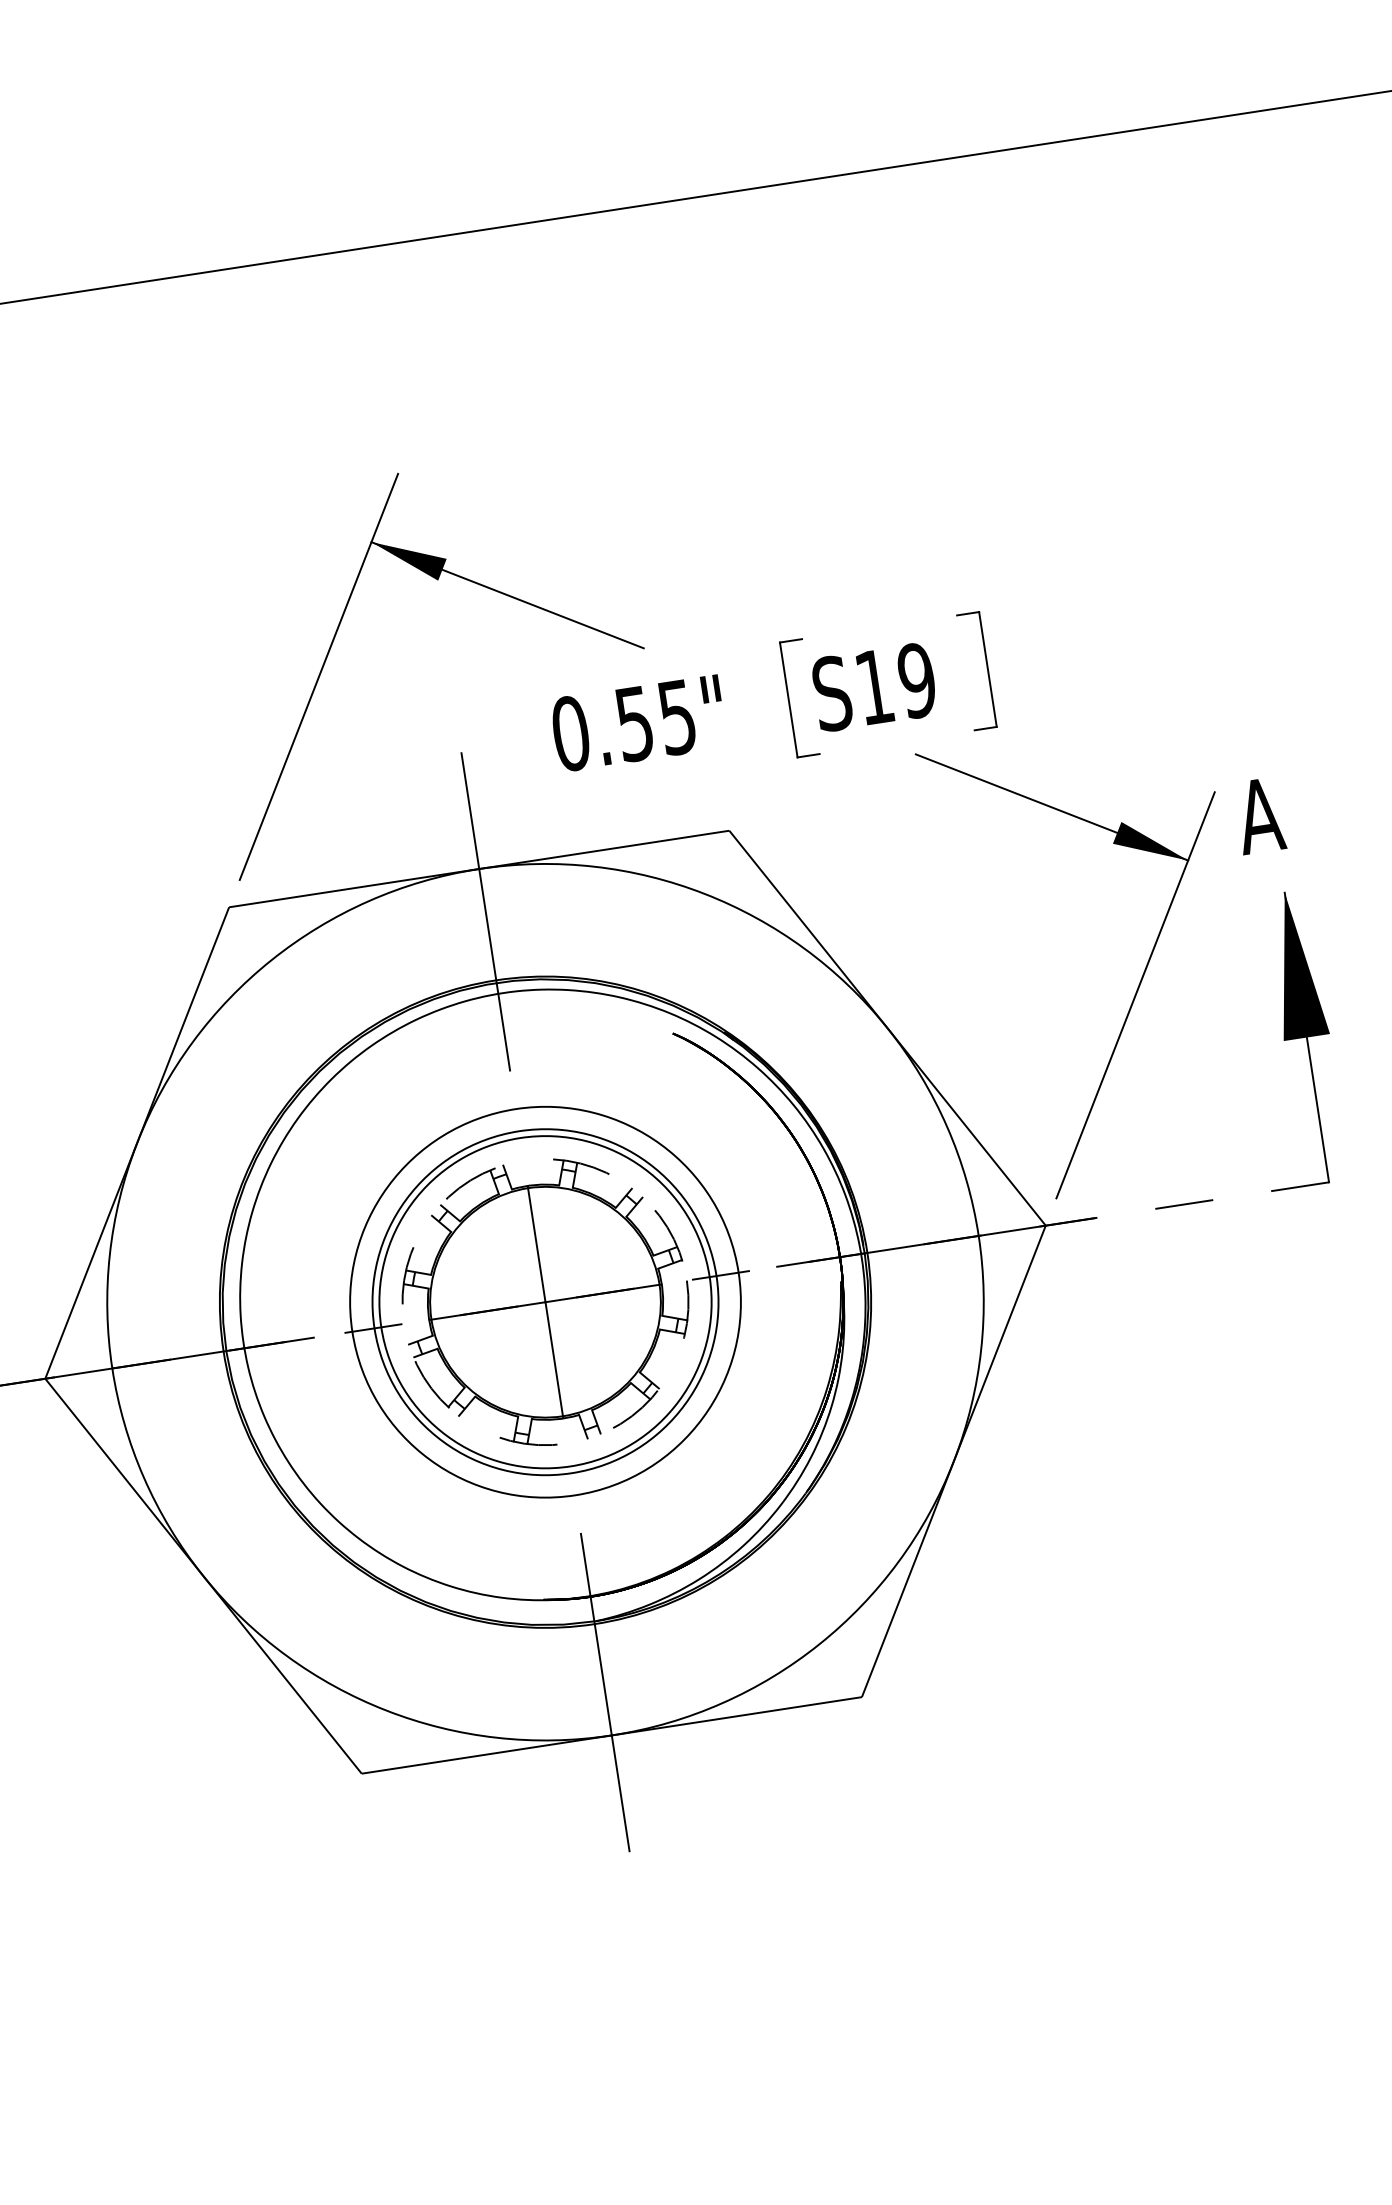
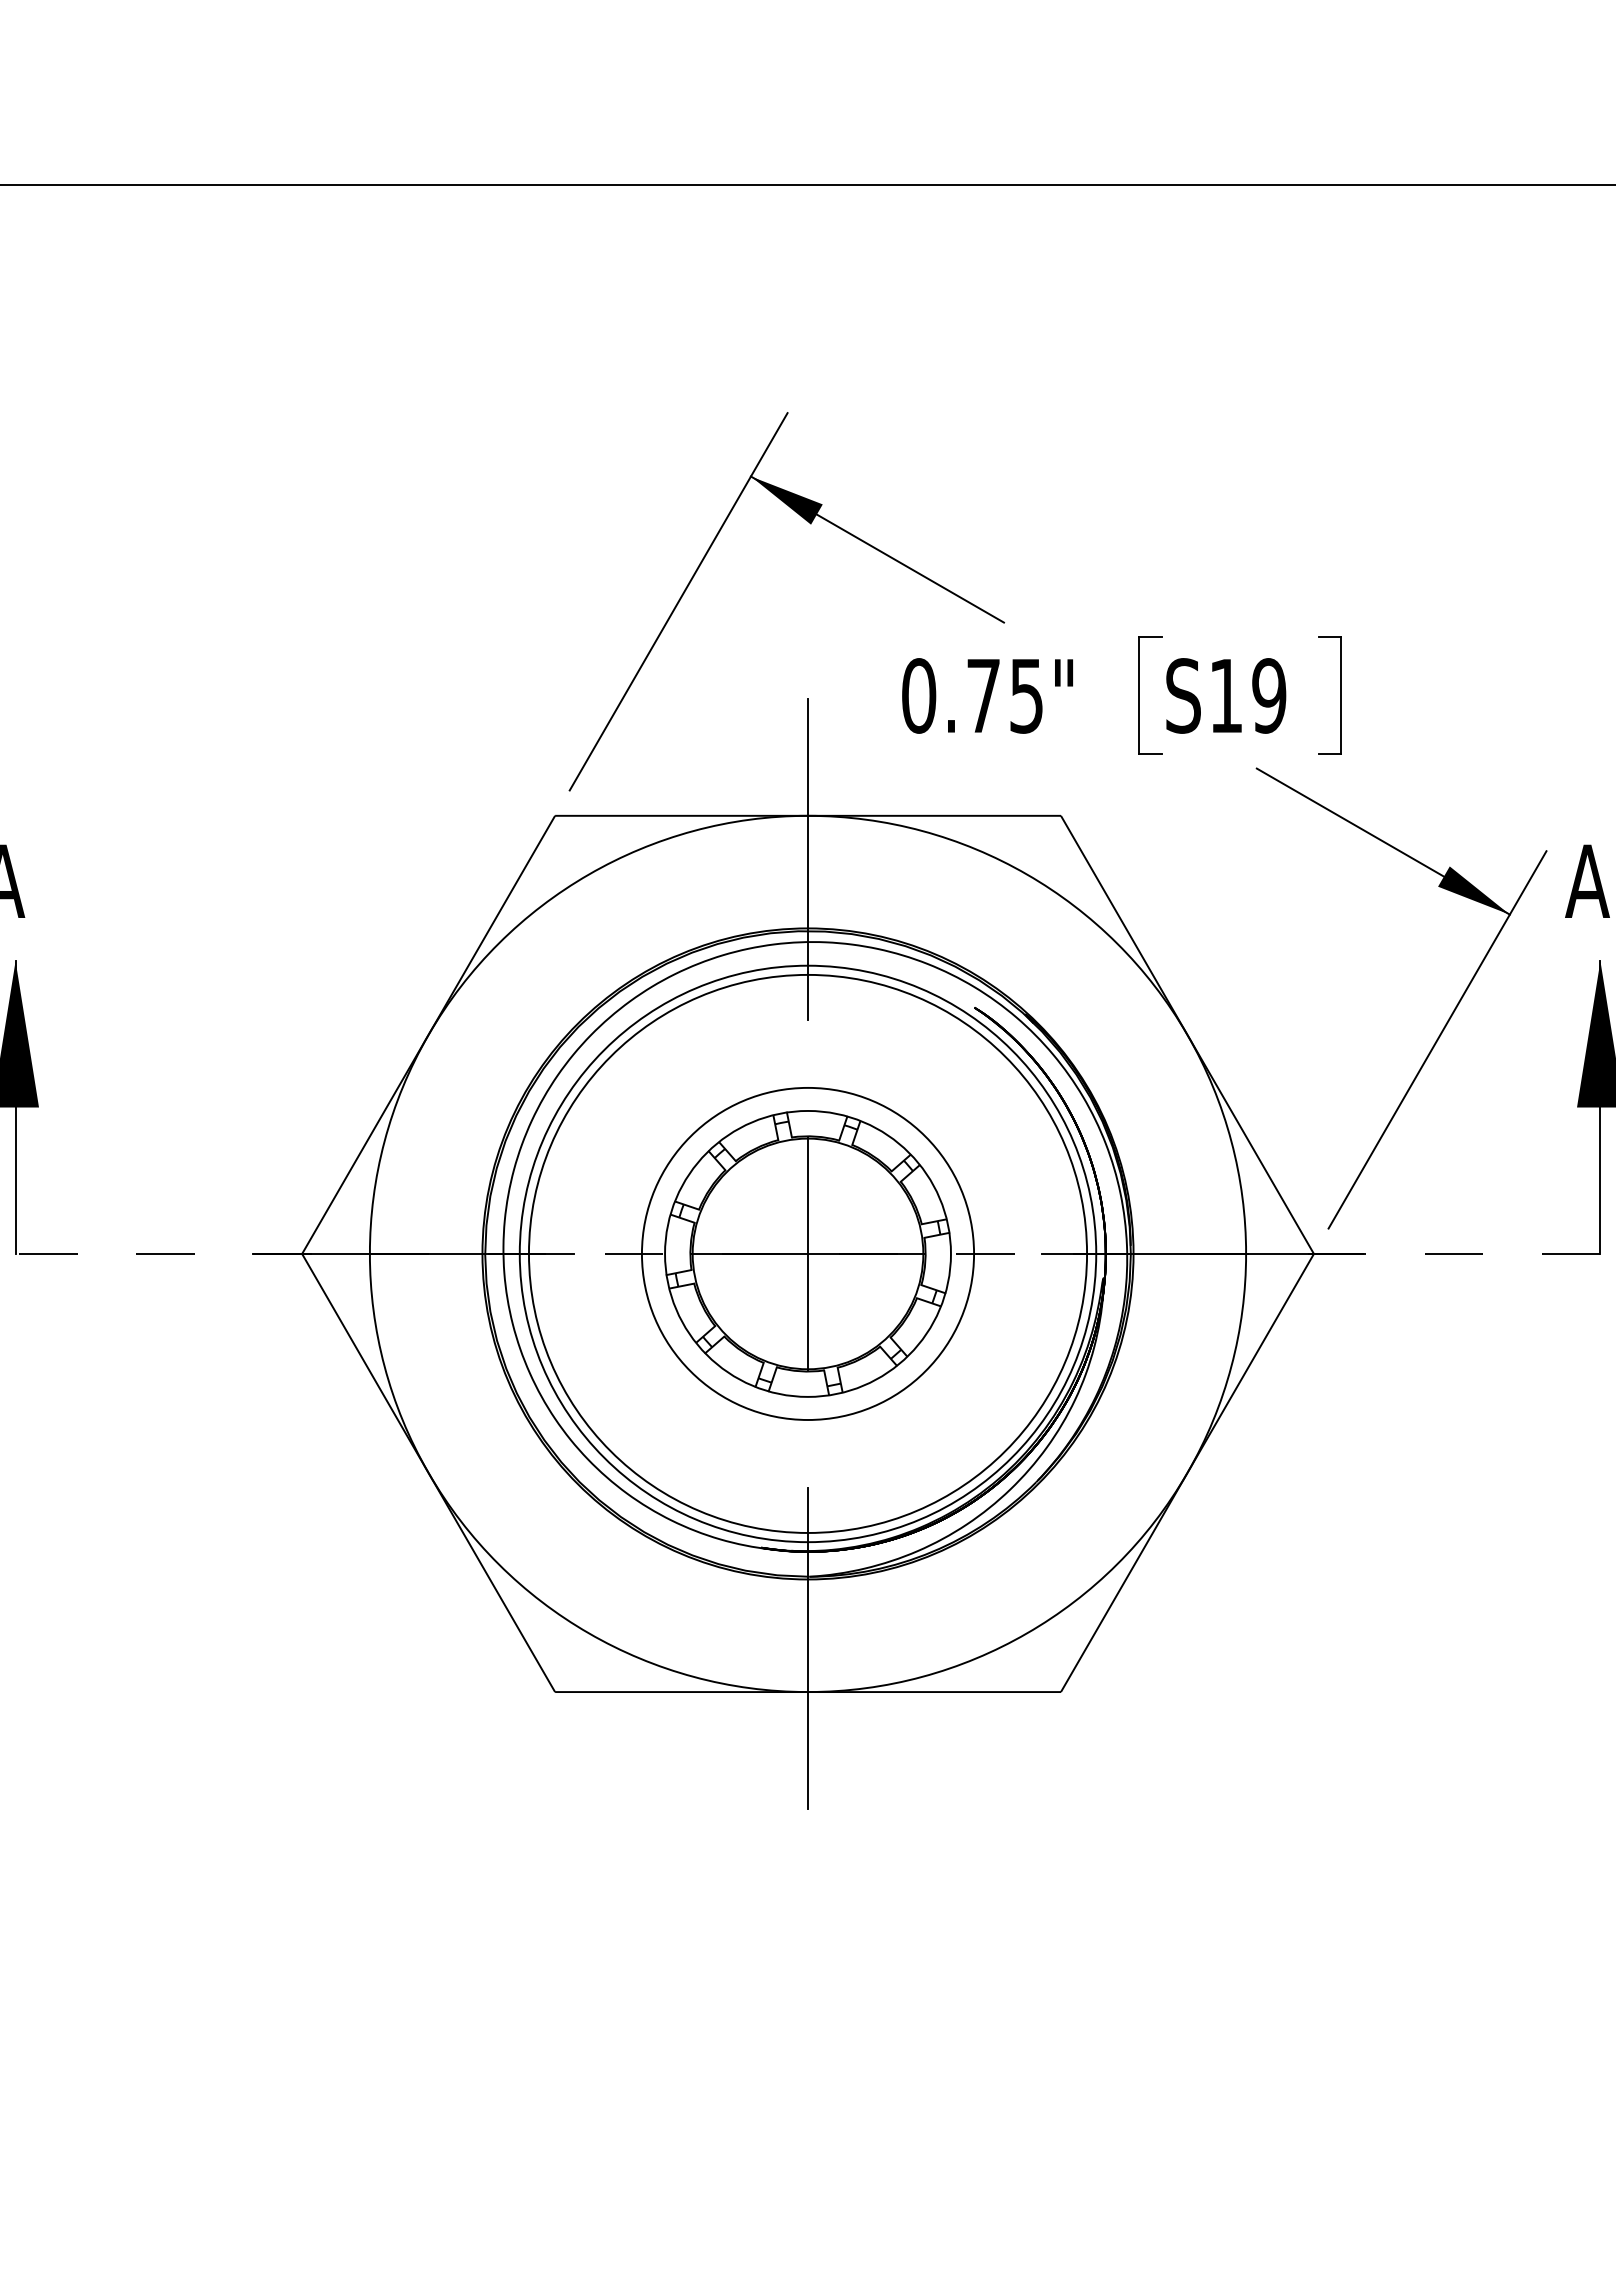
text: (634, 724) -> (983, 696), 0.55" -> 0.75"
circle: (544, 1301) -> (807, 1253), dashed -> solid
circle: (544, 1301) -> (807, 1253), size x1.43
circle: (544, 1301) -> (807, 1253), size x1.67

